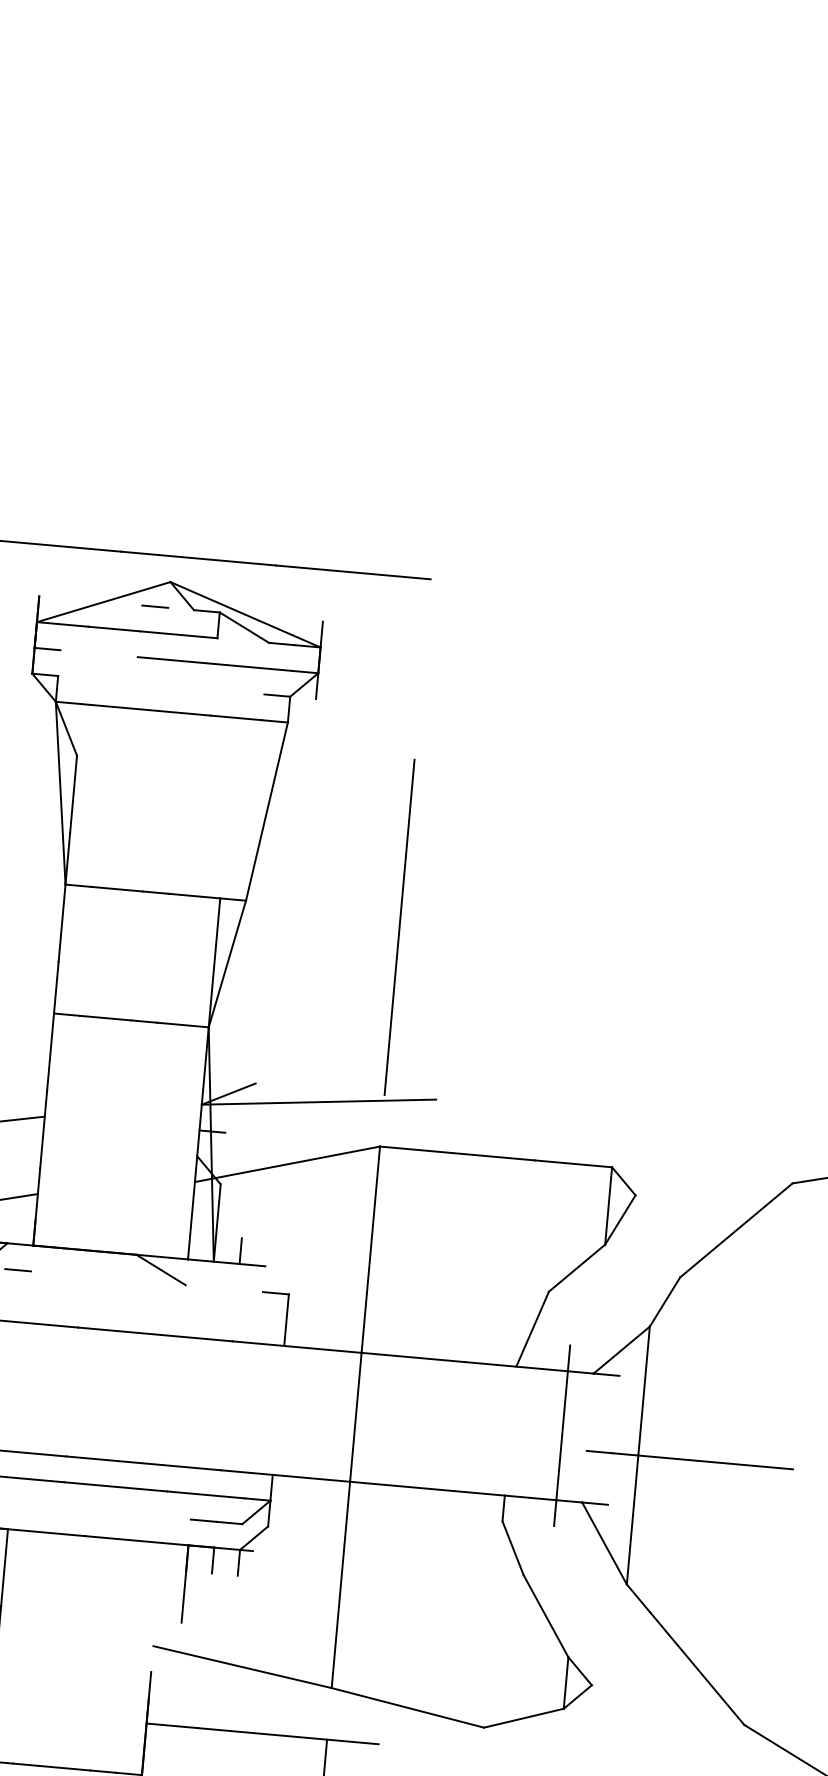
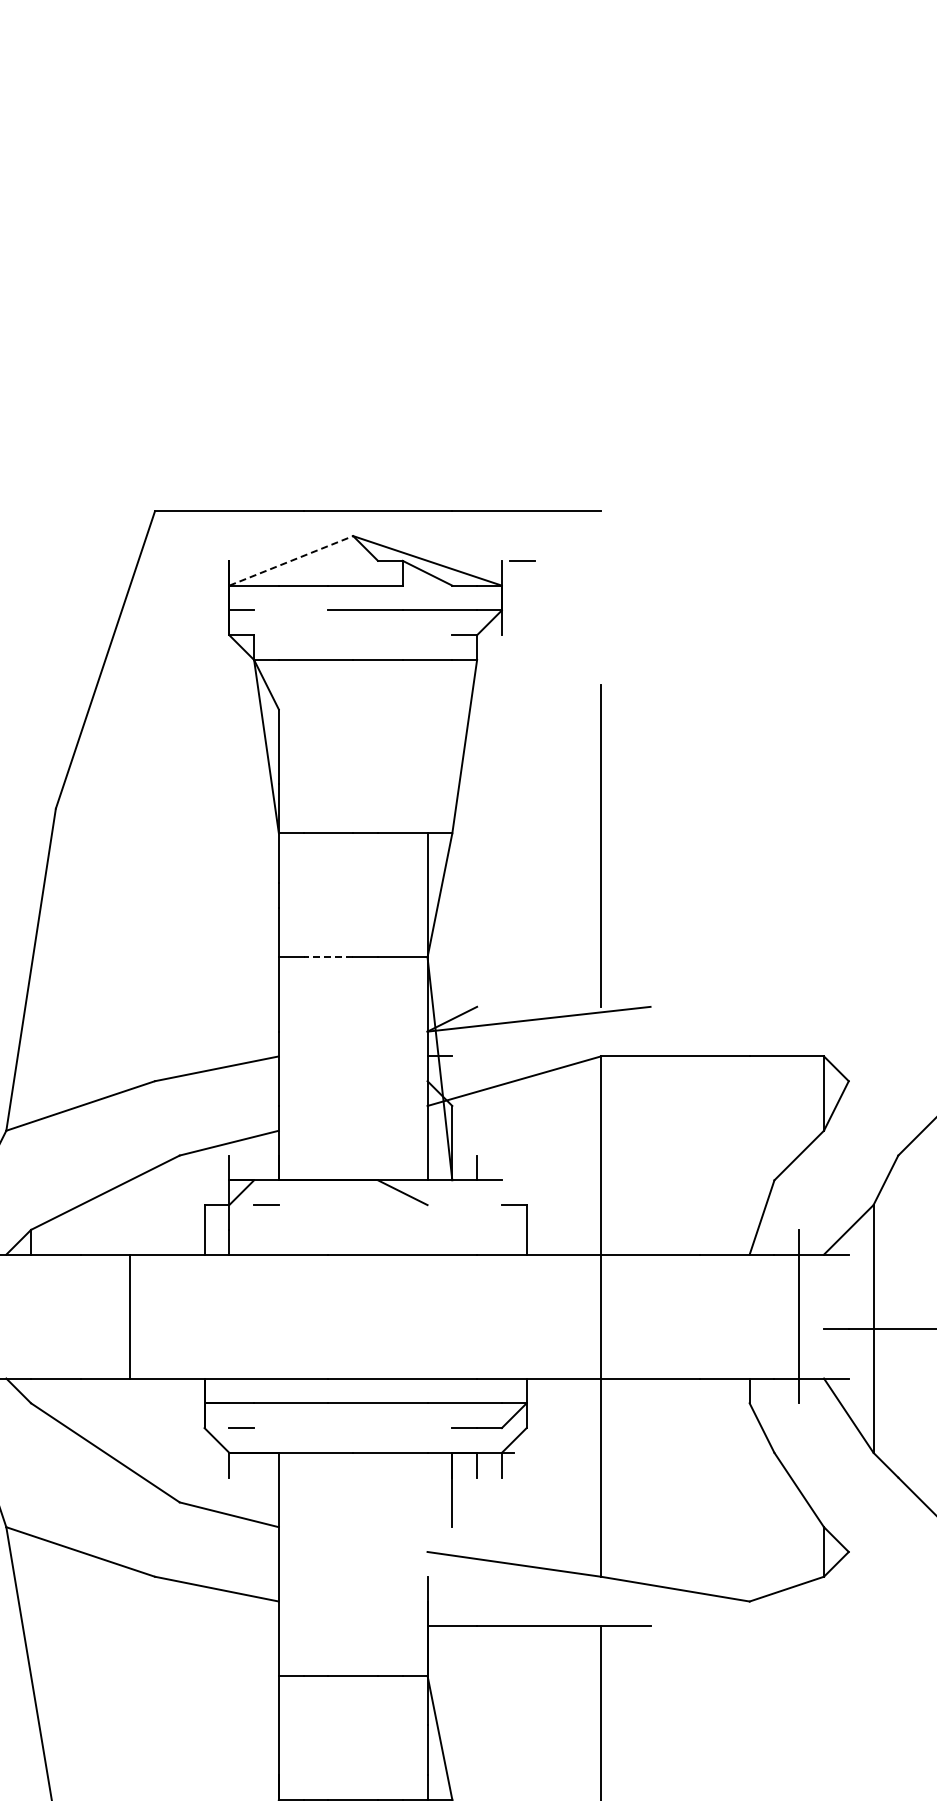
line: (103, 601) -> (291, 560), solid -> dashed
line: (154, 606) -> (522, 560), moved
line: (105, 1018) -> (328, 957), solid -> dashed

